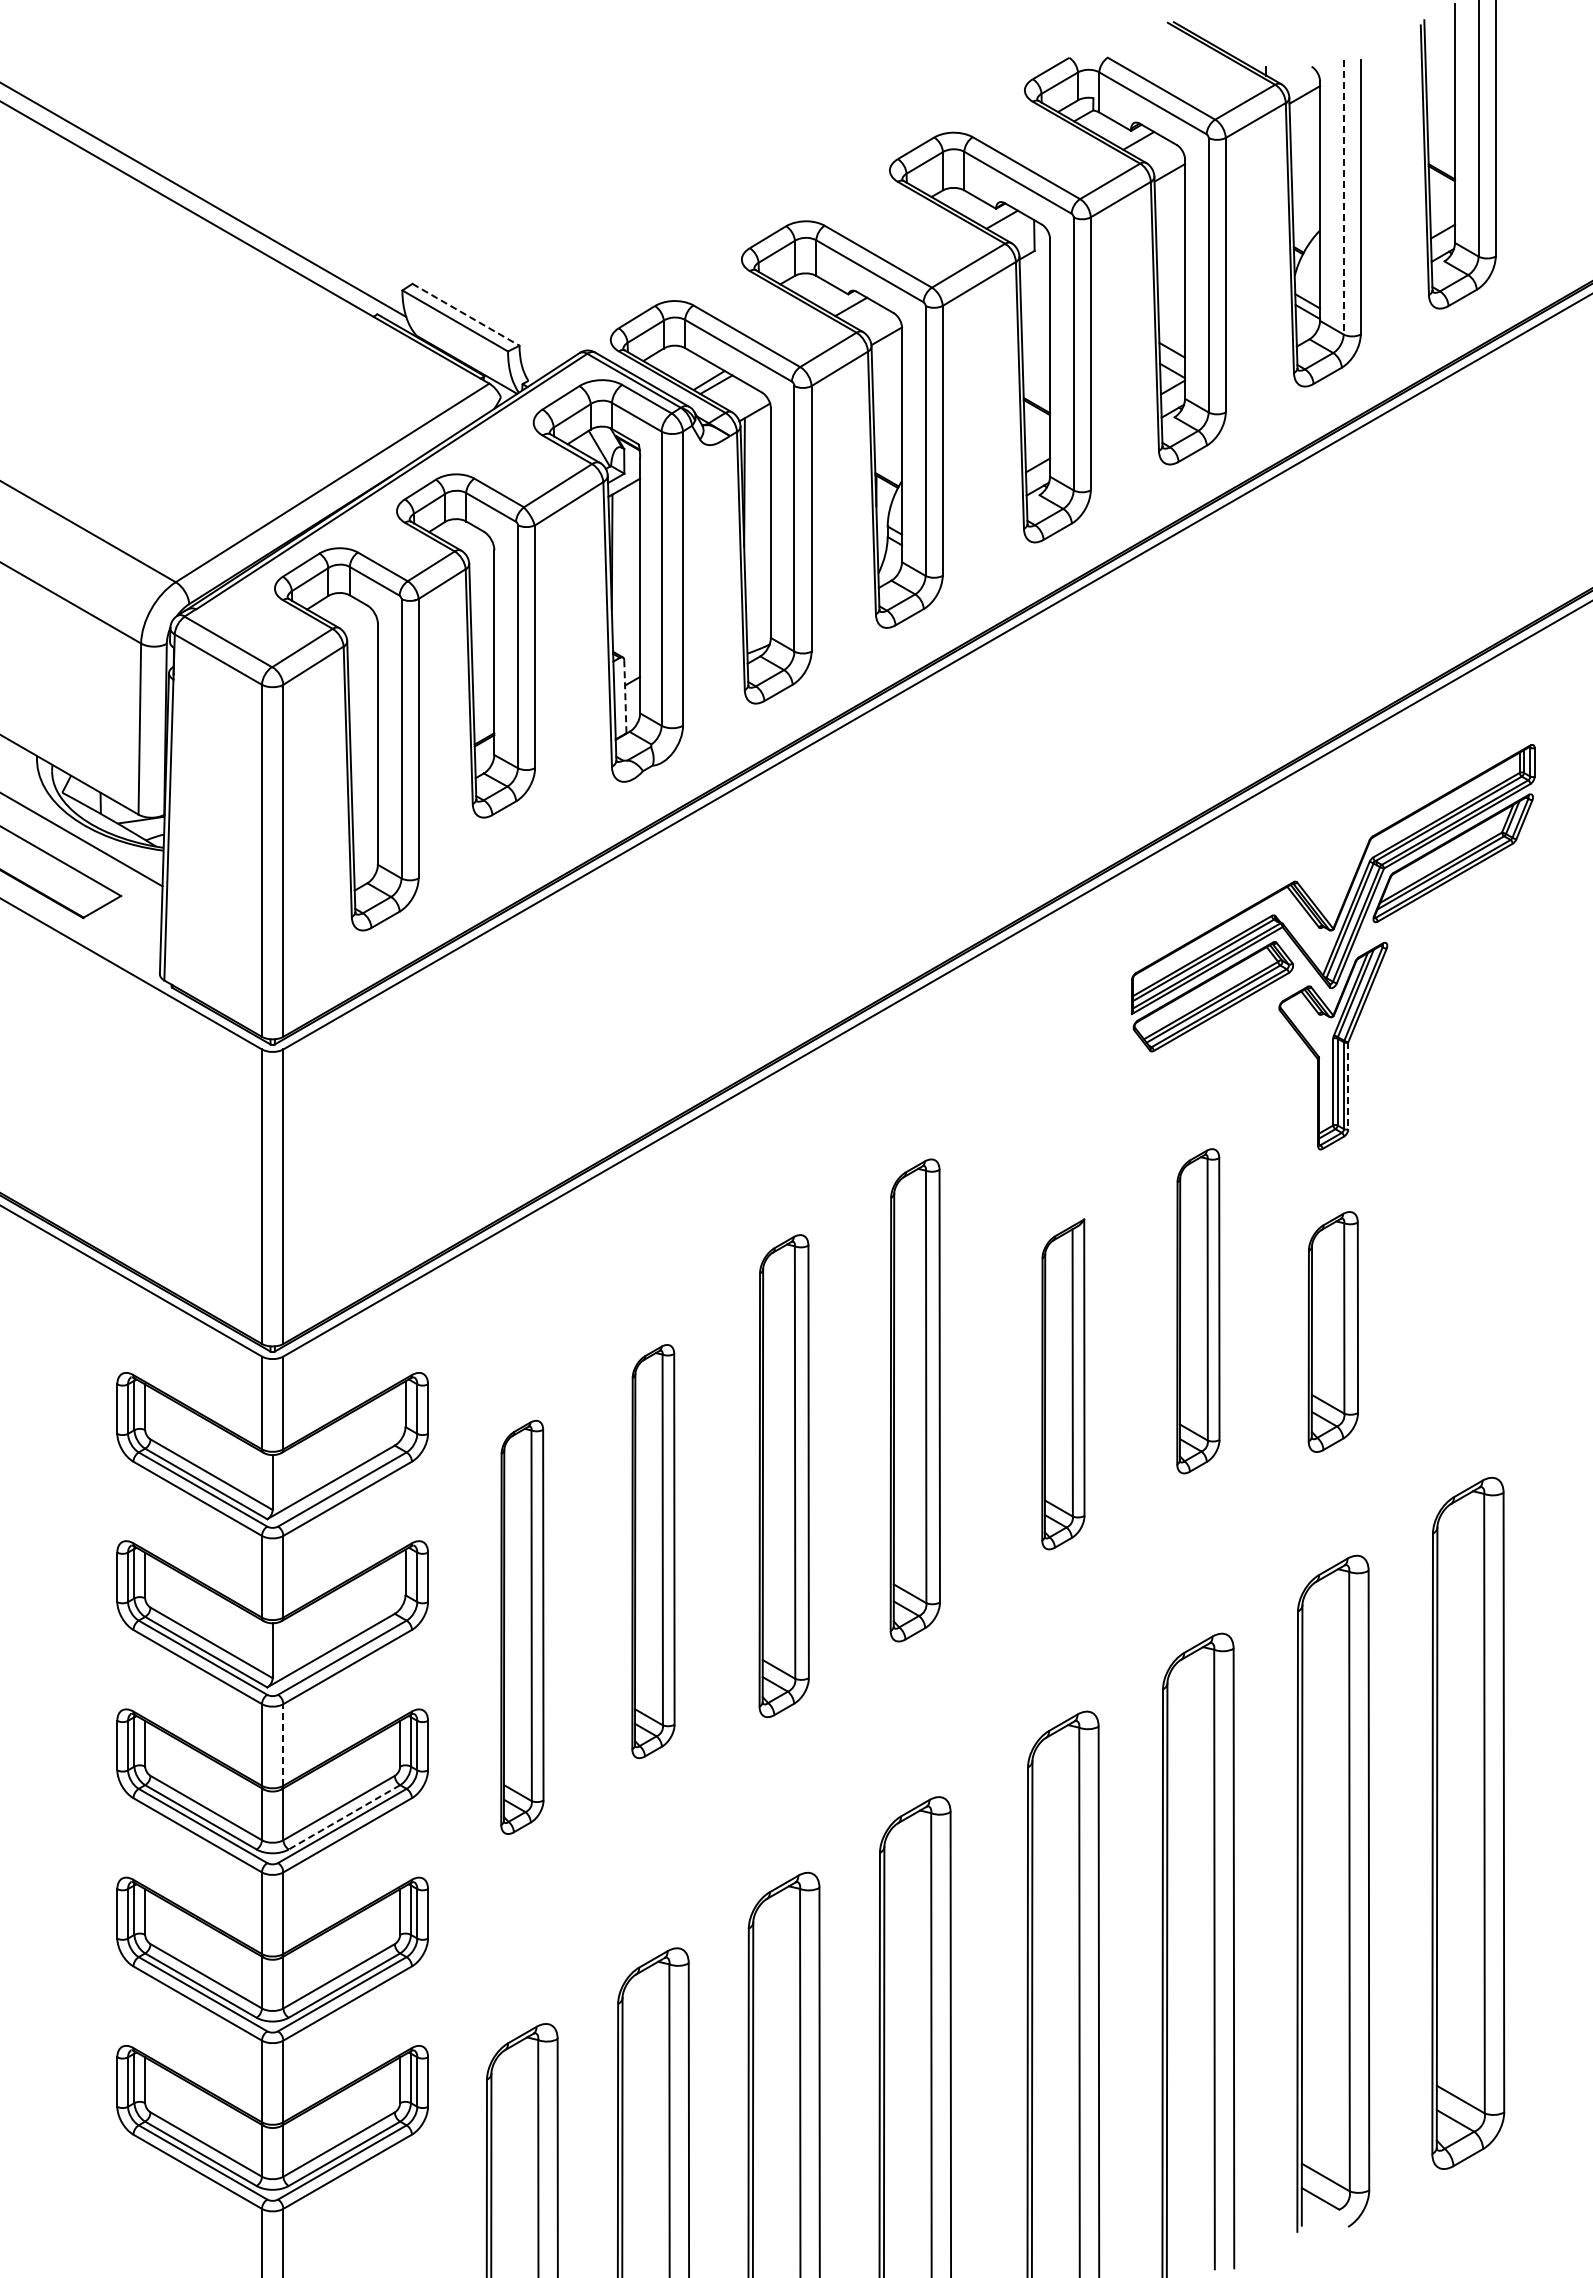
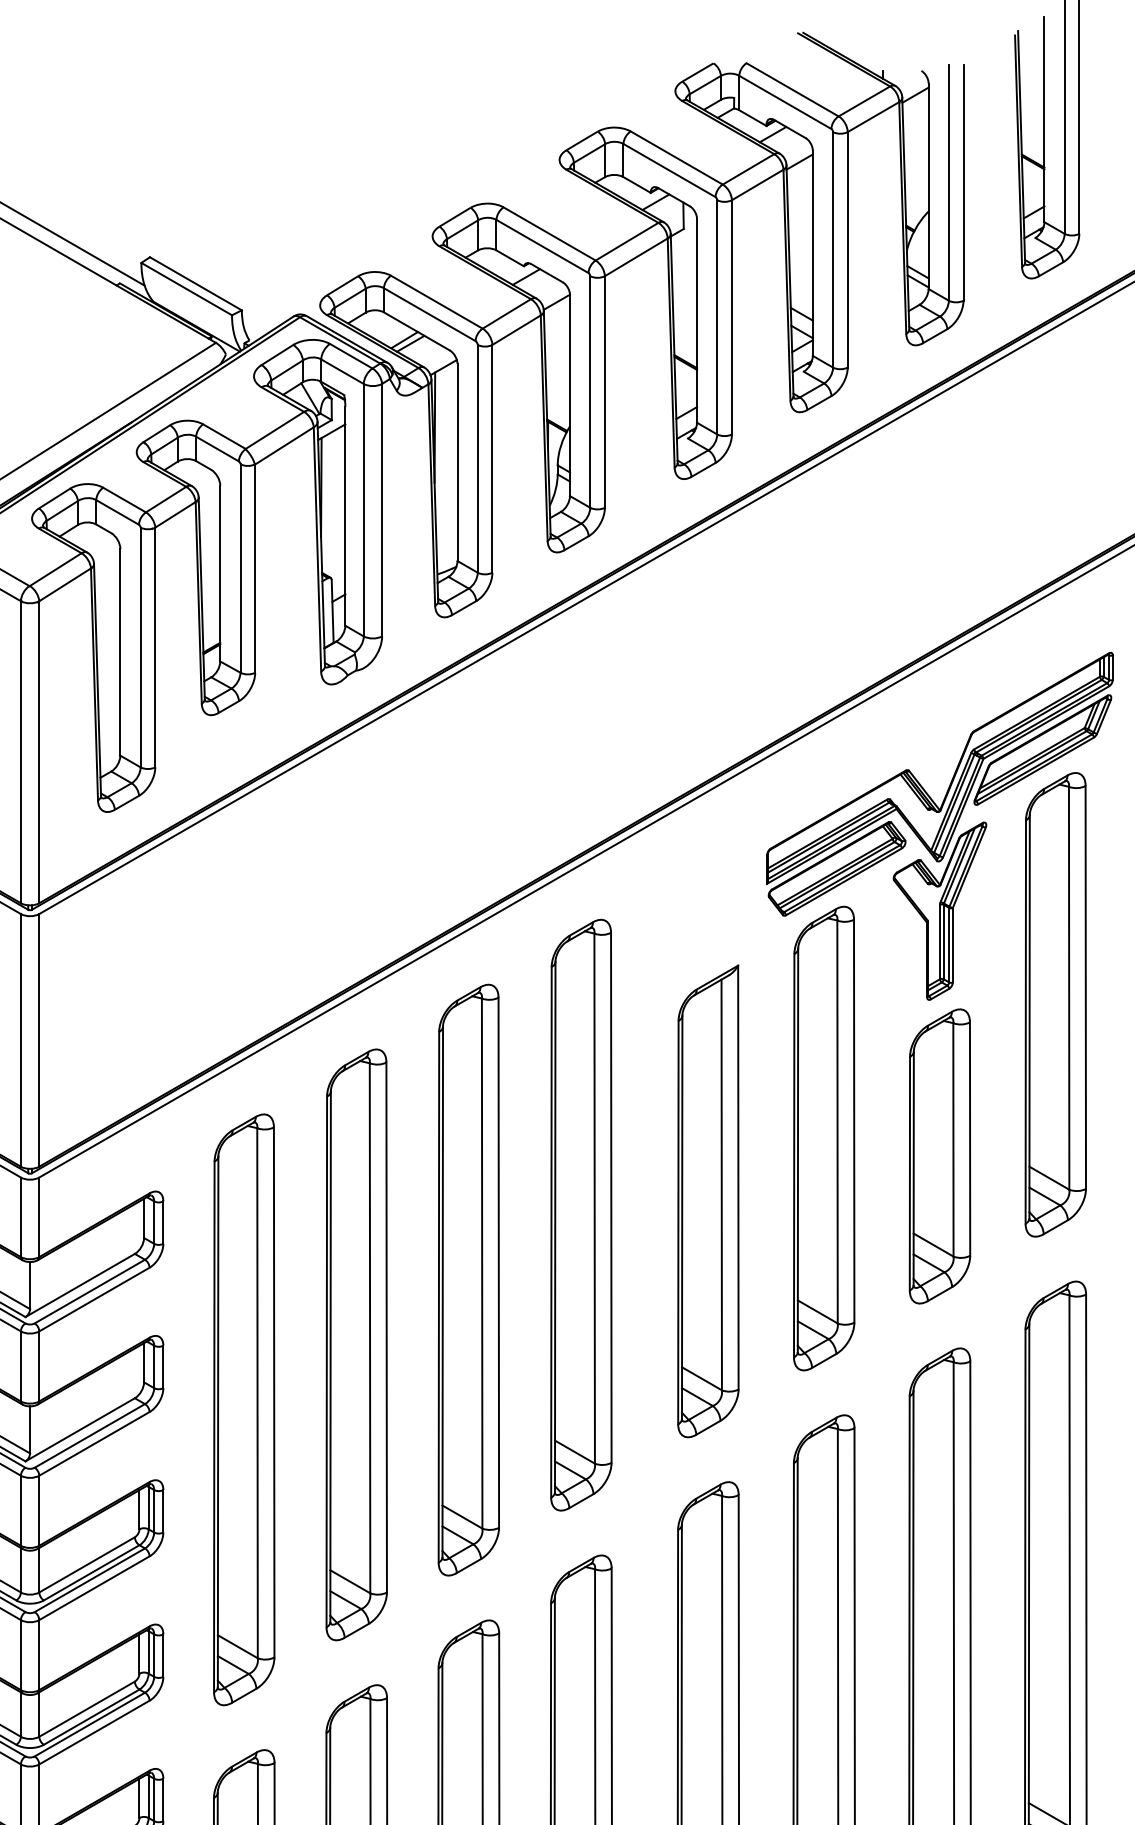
line: (1343, 197) -> (948, 183), dashed -> solid
line: (465, 314) -> (195, 283), dashed -> solid
line: (625, 696) -> (332, 611), dashed -> solid
line: (1348, 1086) -> (953, 945), dashed -> solid
part: (1468, 1155) -> (1055, 1005), added
part: (1198, 1311) -> (824, 1138), size x1.67
part: (1333, 1331) -> (940, 1156), size x1.43
part: (1063, 1384) -> (708, 1201), size x1.67
part: (915, 1400) -> (581, 1215), size x1.43
part: (784, 1475) -> (469, 1279), size x1.43
part: (653, 1551) -> (356, 1344), size x1.67
part: (522, 1627) -> (244, 1409), size x1.67
line: (283, 1744) -> (39, 1510), dashed -> solid
line: (344, 1817) -> (91, 1572), dashed -> solid

